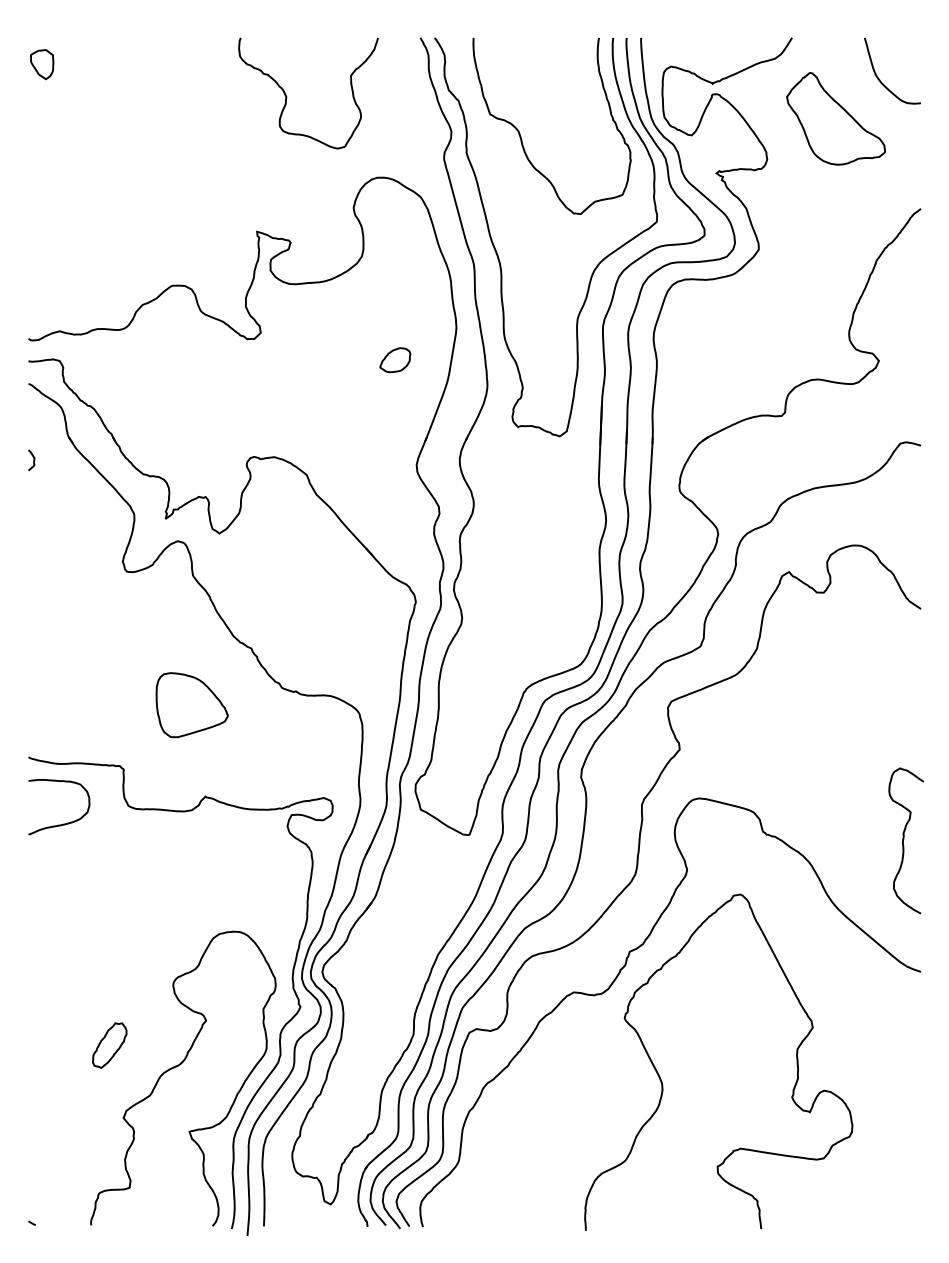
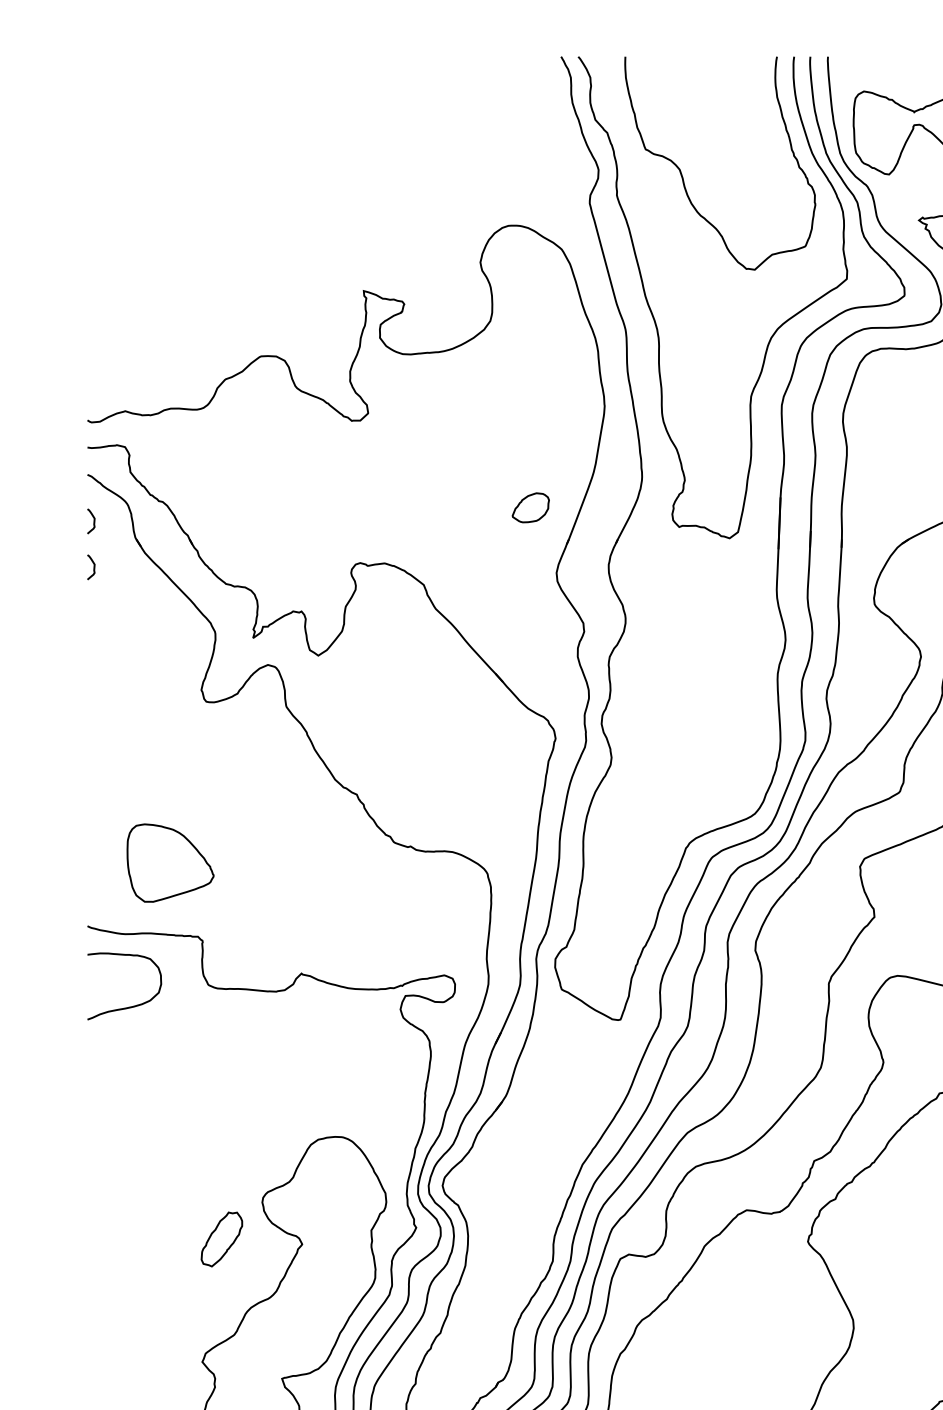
part: (42, 64) -> (104, 88), removed
curve: (287, 96) -> (400, 127), removed
part: (395, 360) -> (531, 508), moved
curve: (33, 422) -> (93, 521), added
part: (191, 705) -> (169, 863), moved
part: (109, 1045) -> (221, 1239), moved

